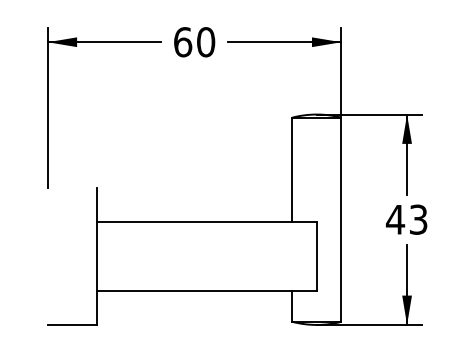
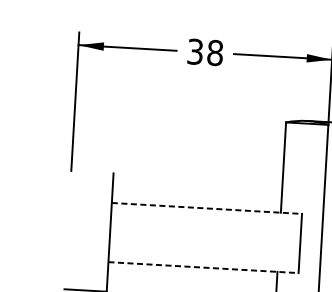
text: (194, 42) -> (205, 52), 60 -> 38
line: (207, 222) -> (207, 208), solid -> dashed
line: (207, 290) -> (204, 267), solid -> dashed

